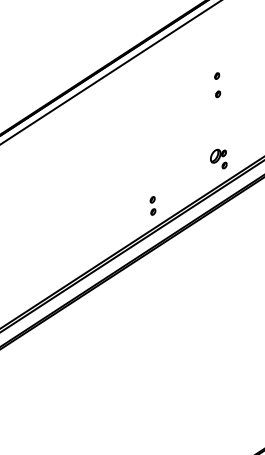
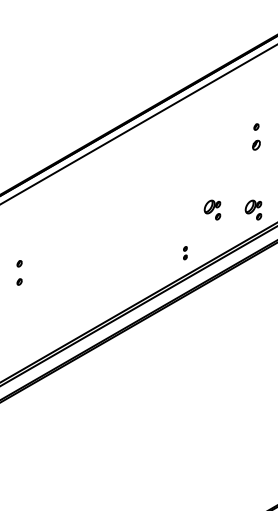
part: (218, 94) -> (256, 145), size x1.6
part: (177, 160) -> (212, 209), added
part: (153, 205) -> (185, 252), size x0.7

